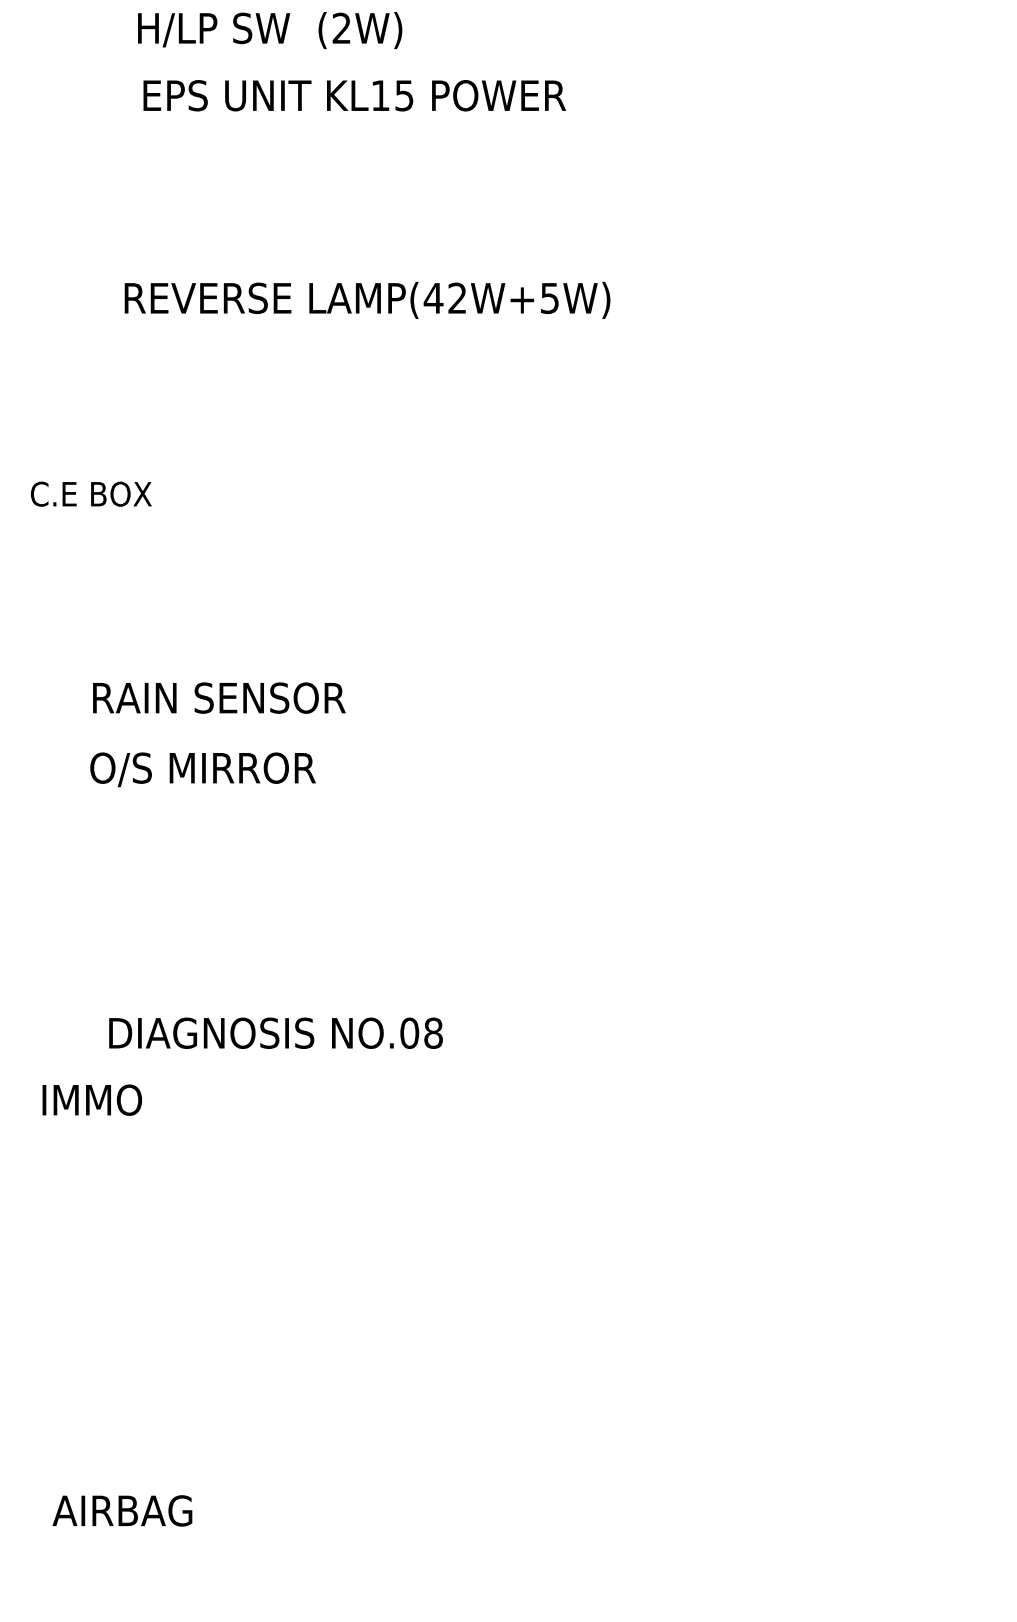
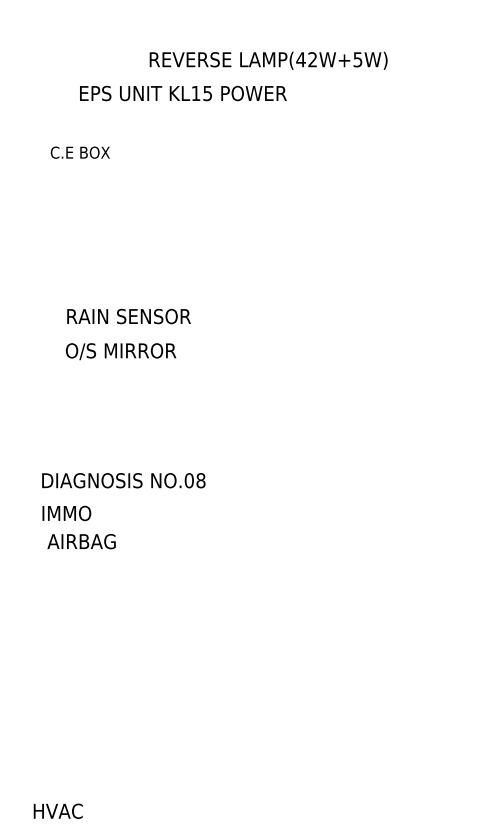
text: (354, 95) -> (183, 93), moved
text: (367, 299) -> (268, 60), moved
text: (89, 493) -> (79, 152), moved
text: (275, 1032) -> (123, 480), moved
text: (122, 1510) -> (81, 541), moved

